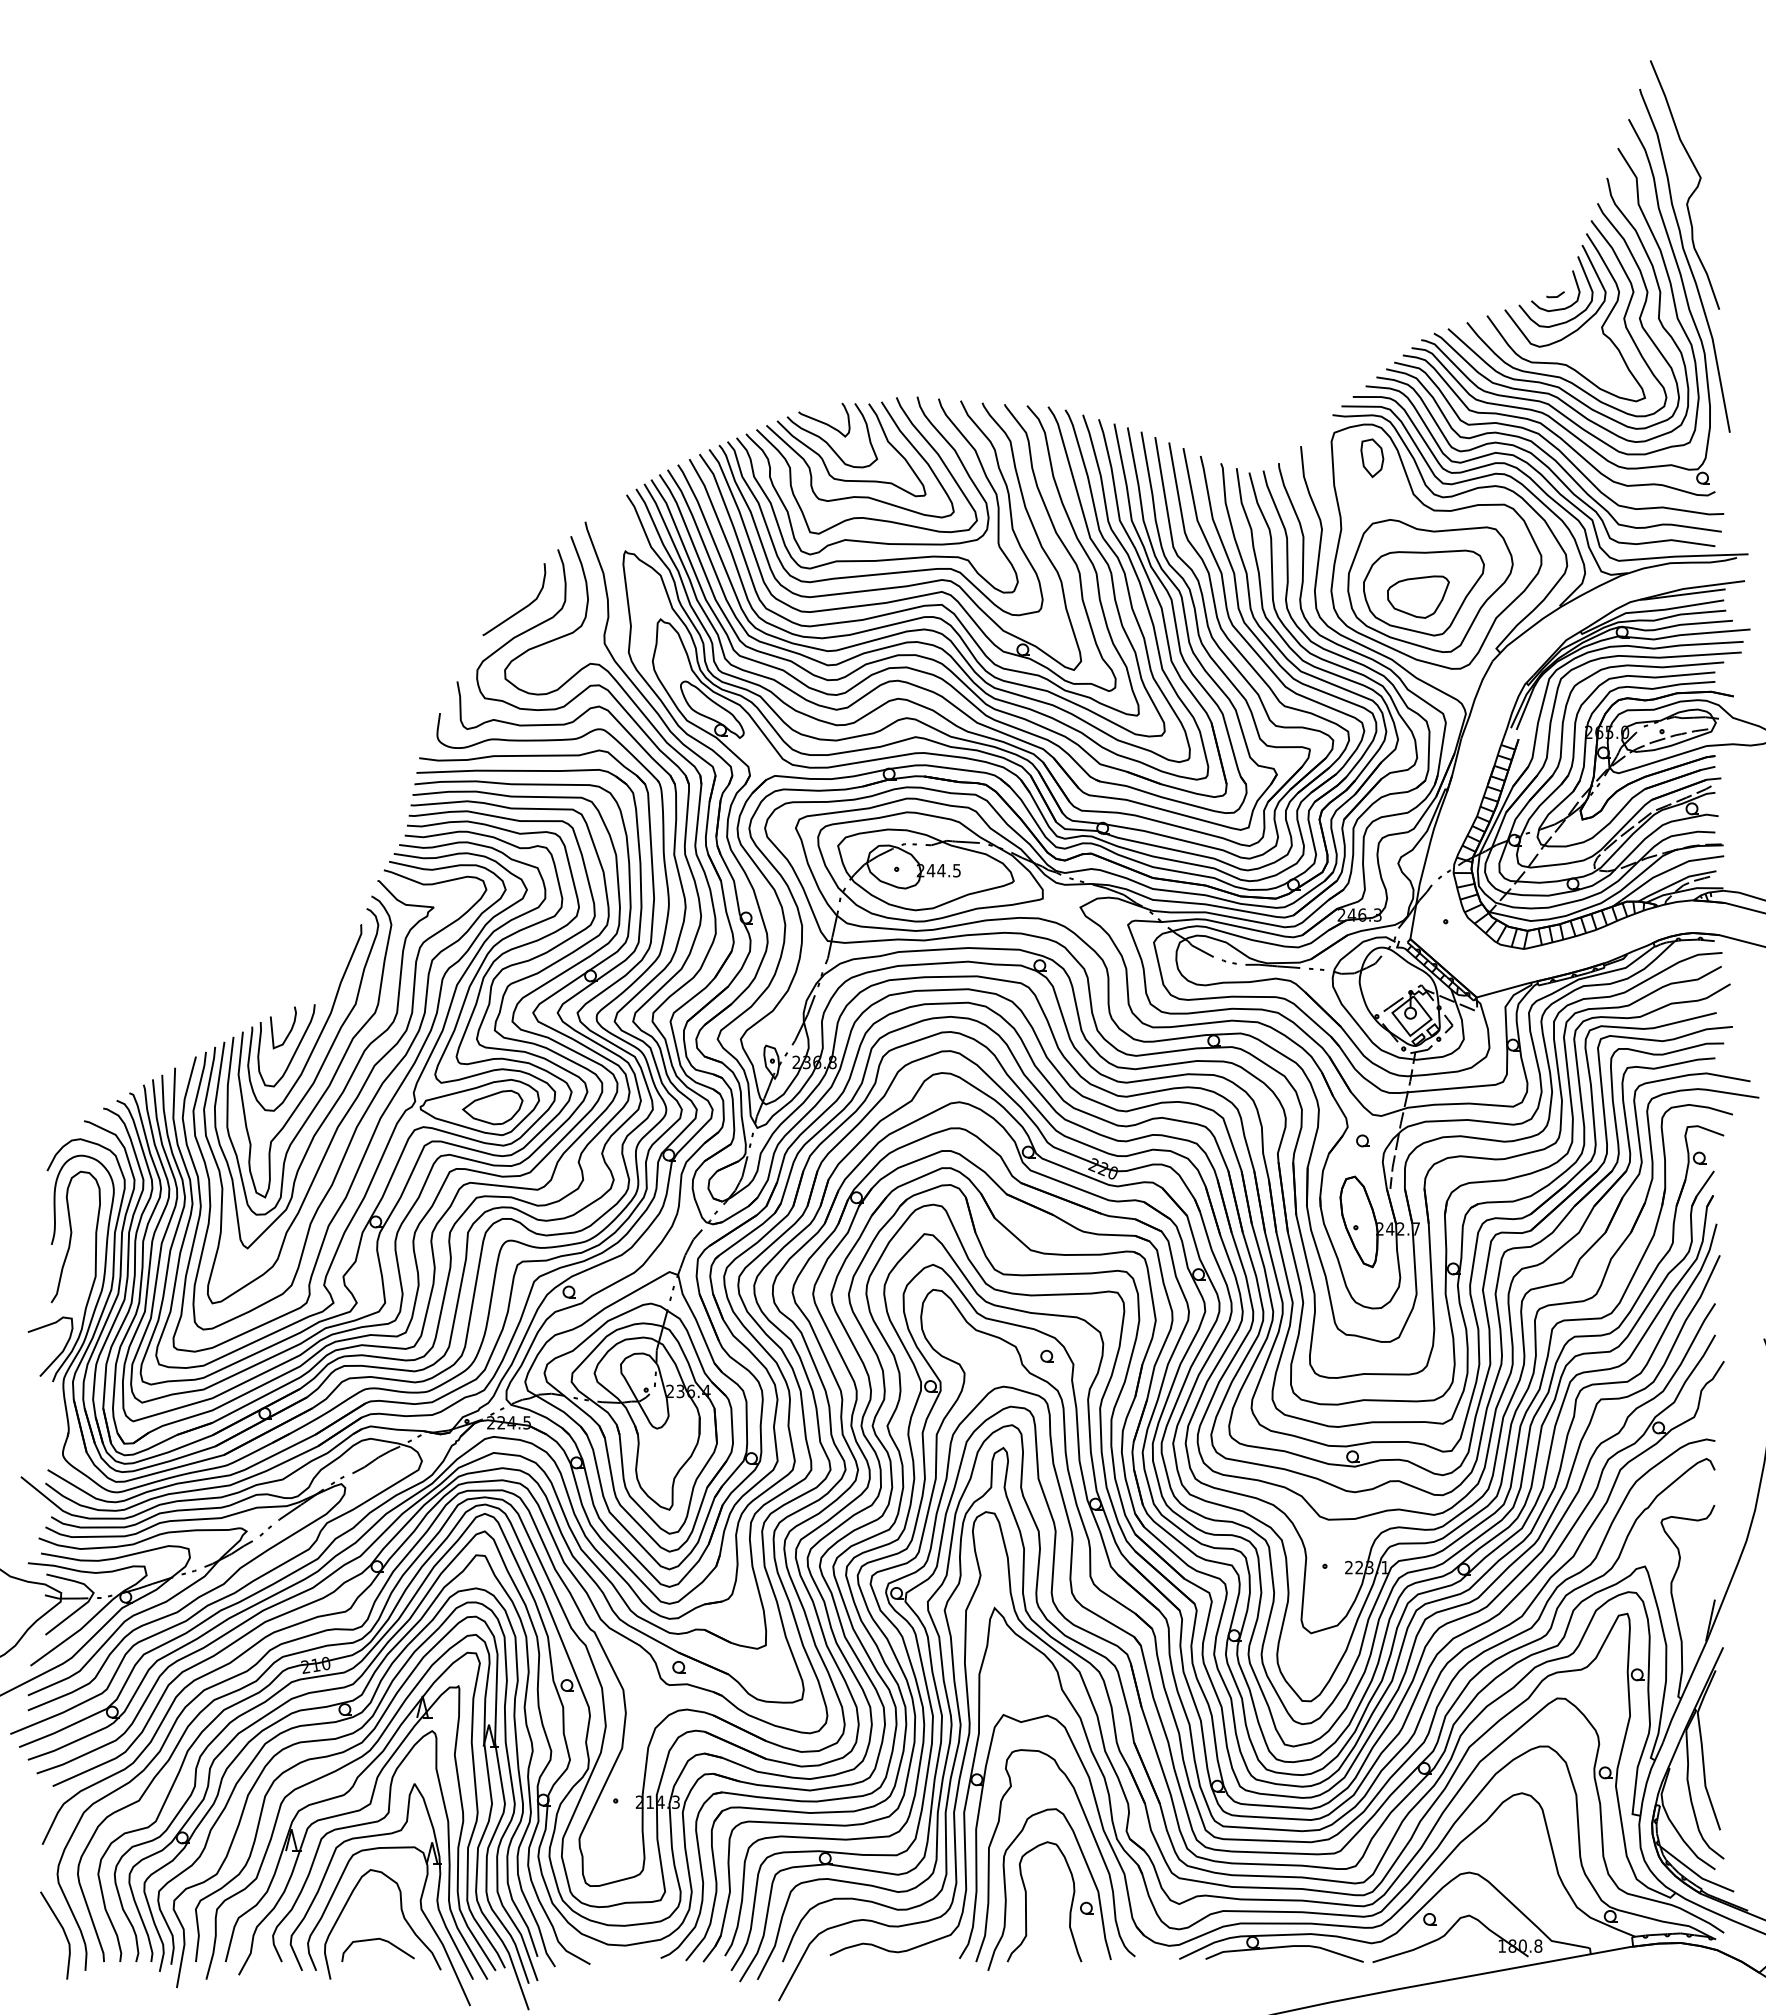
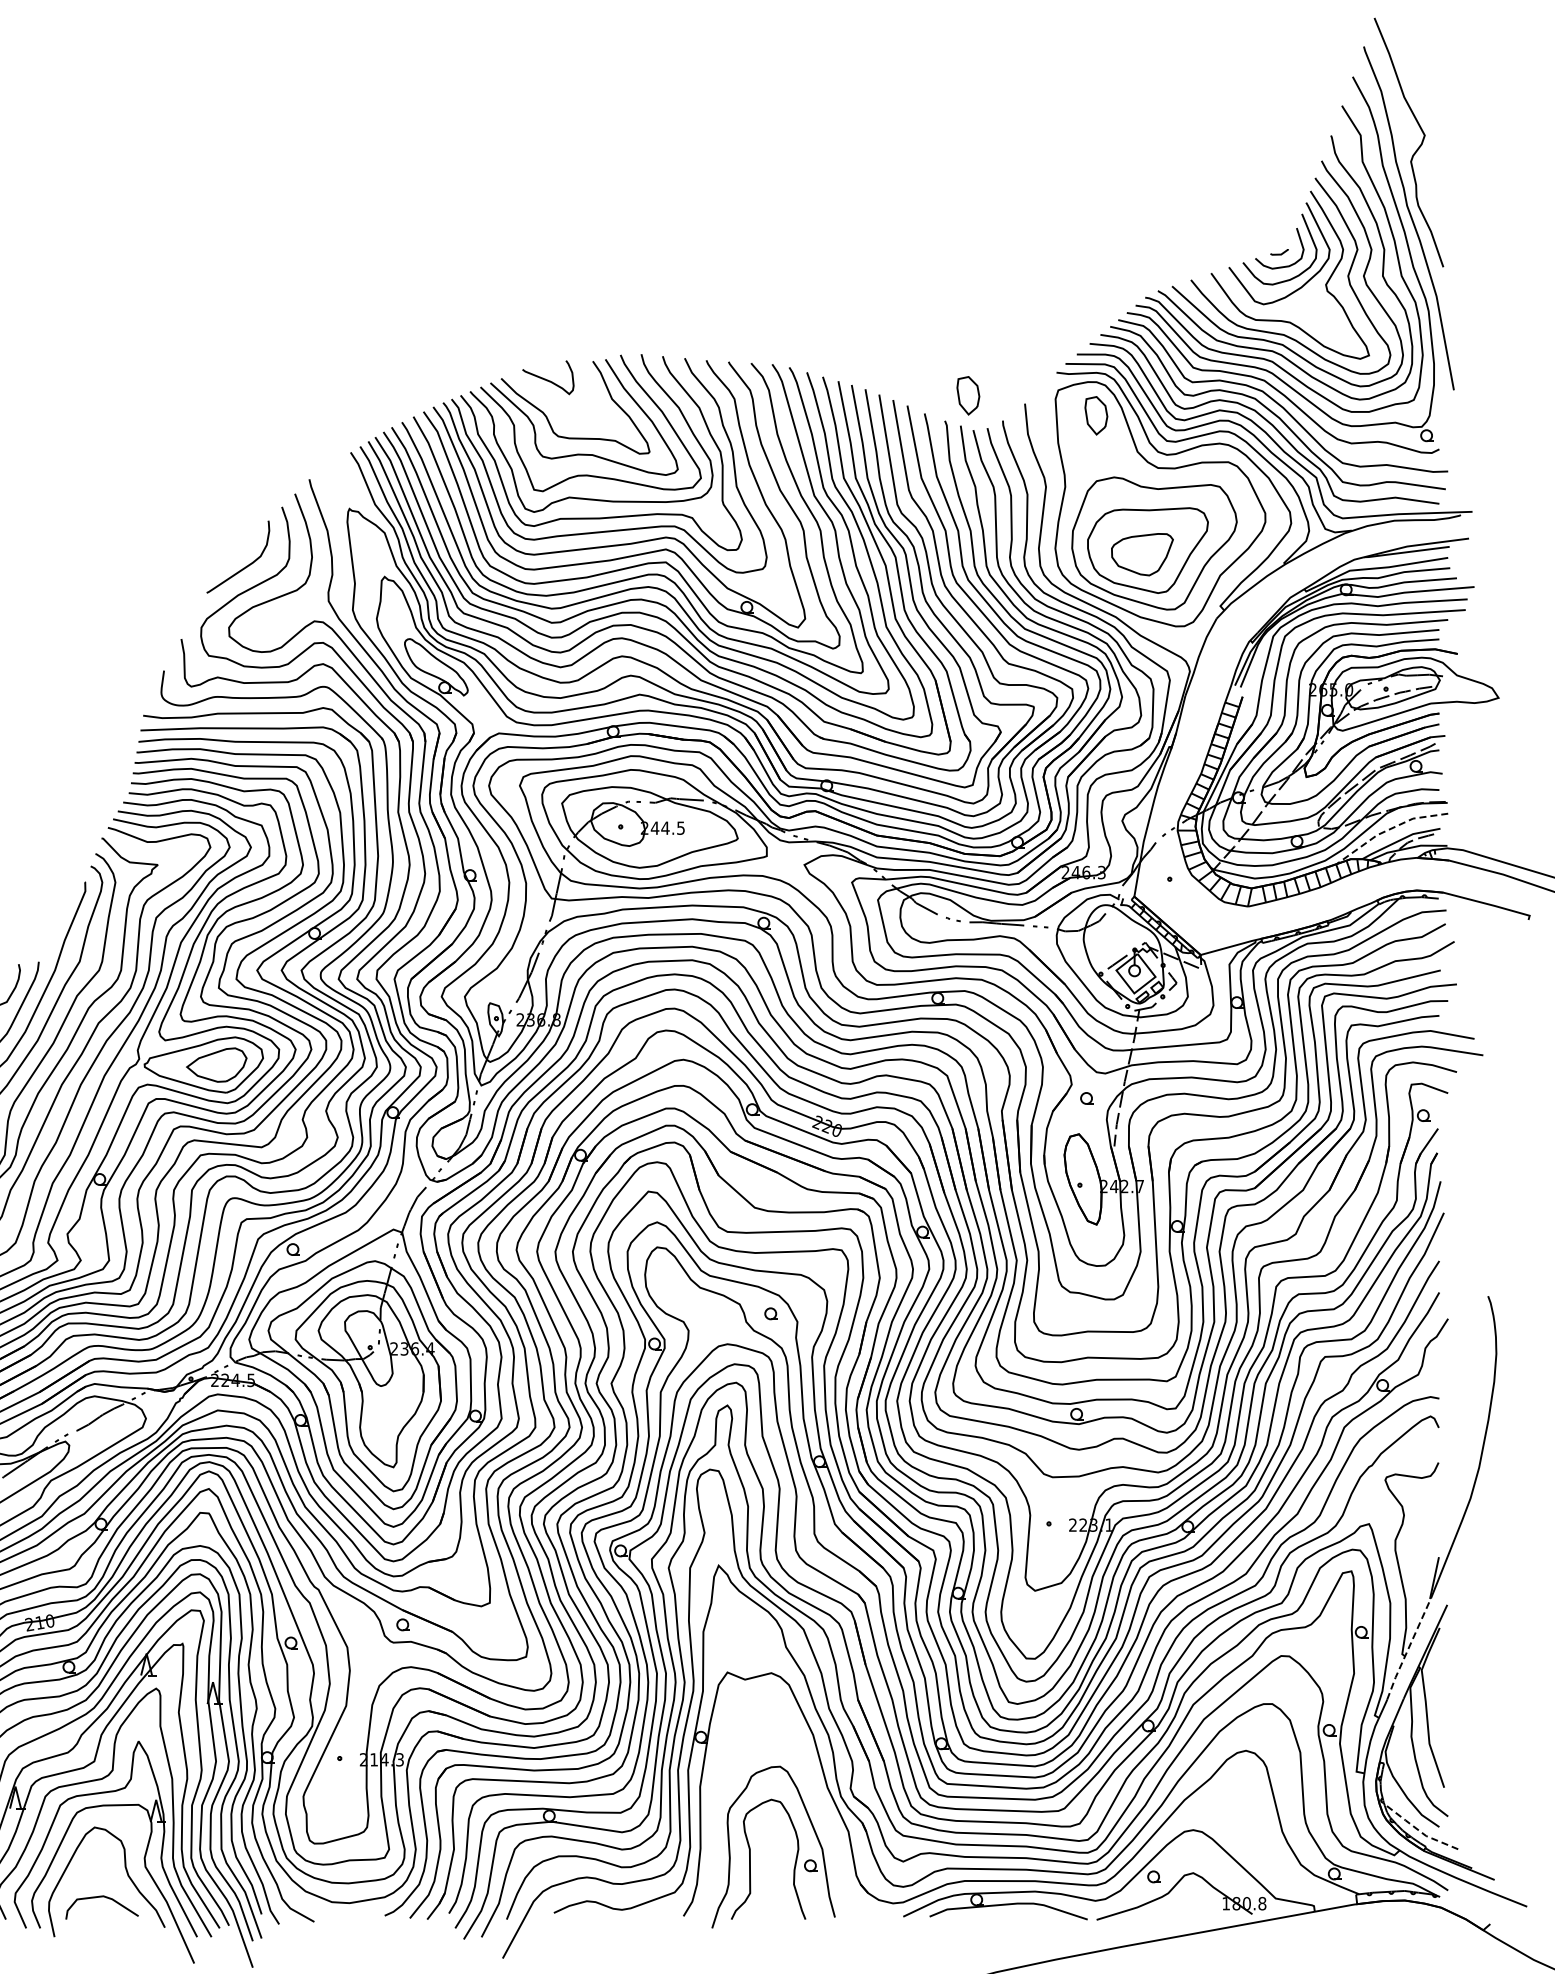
part: (1244, 438) -> (968, 396), added
curve: (826, 441) -> (550, 399), removed
line: (1664, 872) -> (1388, 830), solid -> dashed
line: (1684, 1691) -> (1408, 1649), solid -> dashed
curve: (1092, 1836) -> (816, 1794), removed
line: (1694, 1872) -> (1418, 1830), solid -> dashed

